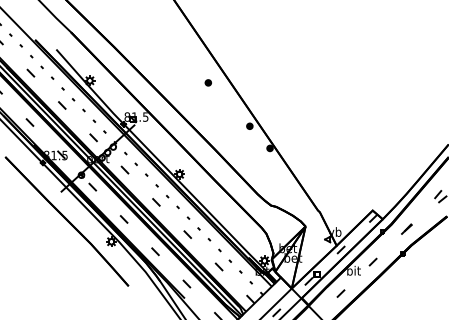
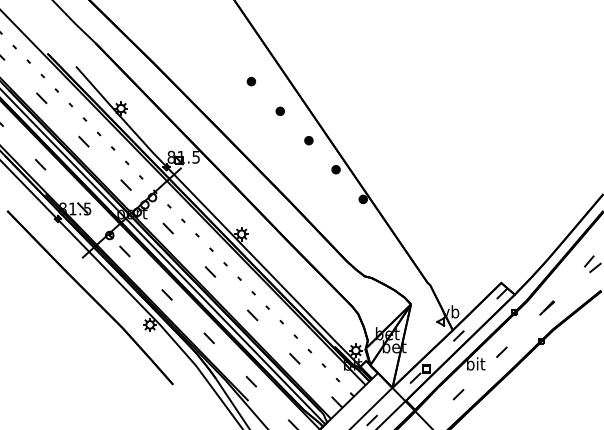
part: (186, 60) -> (250, 81), added
part: (229, 104) -> (308, 140), added

